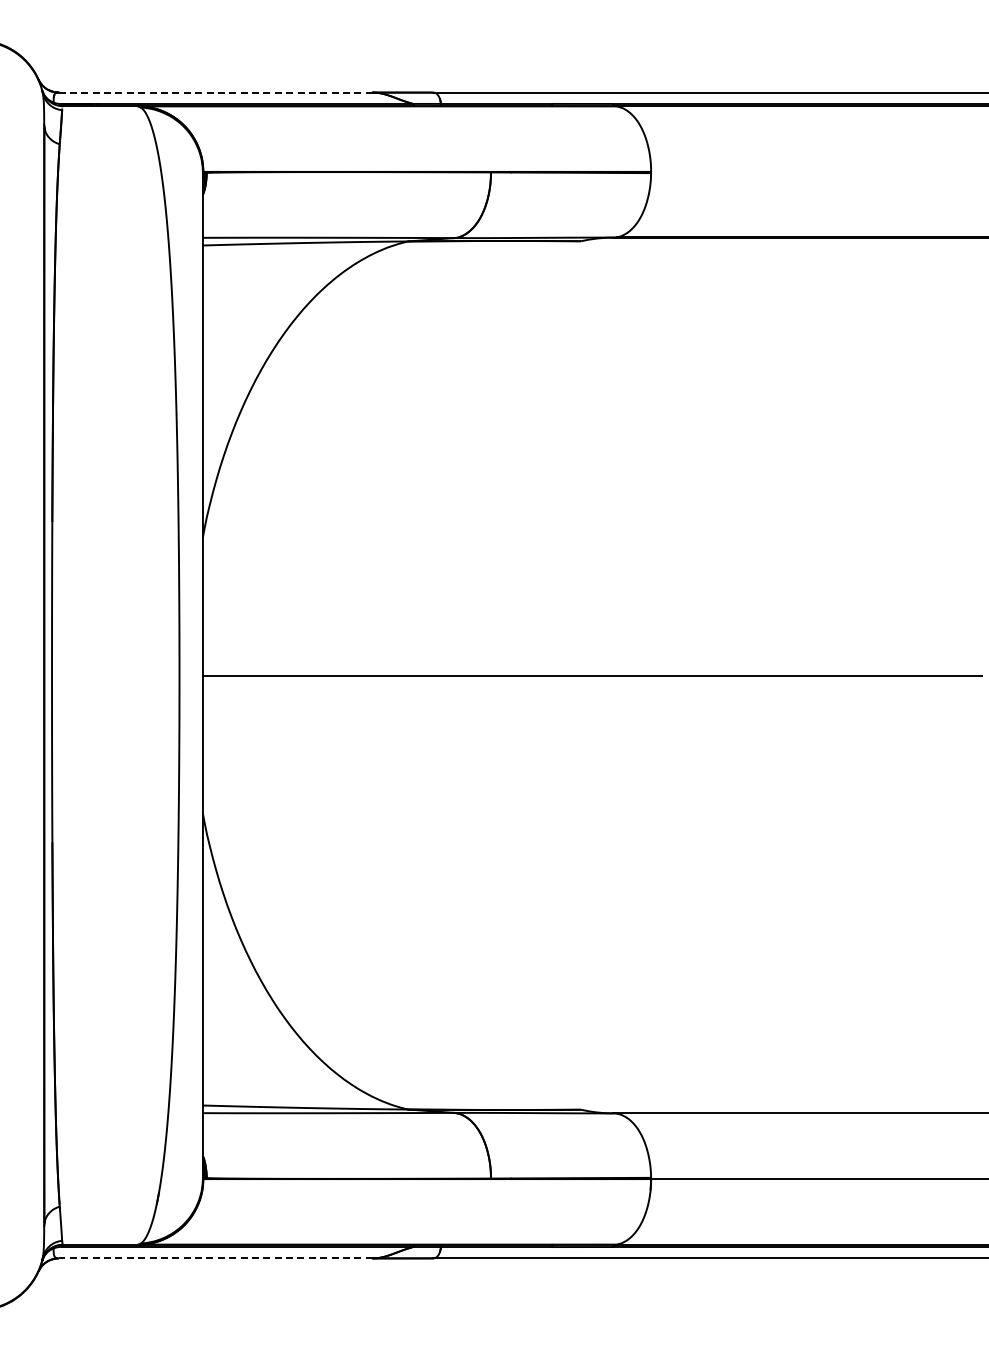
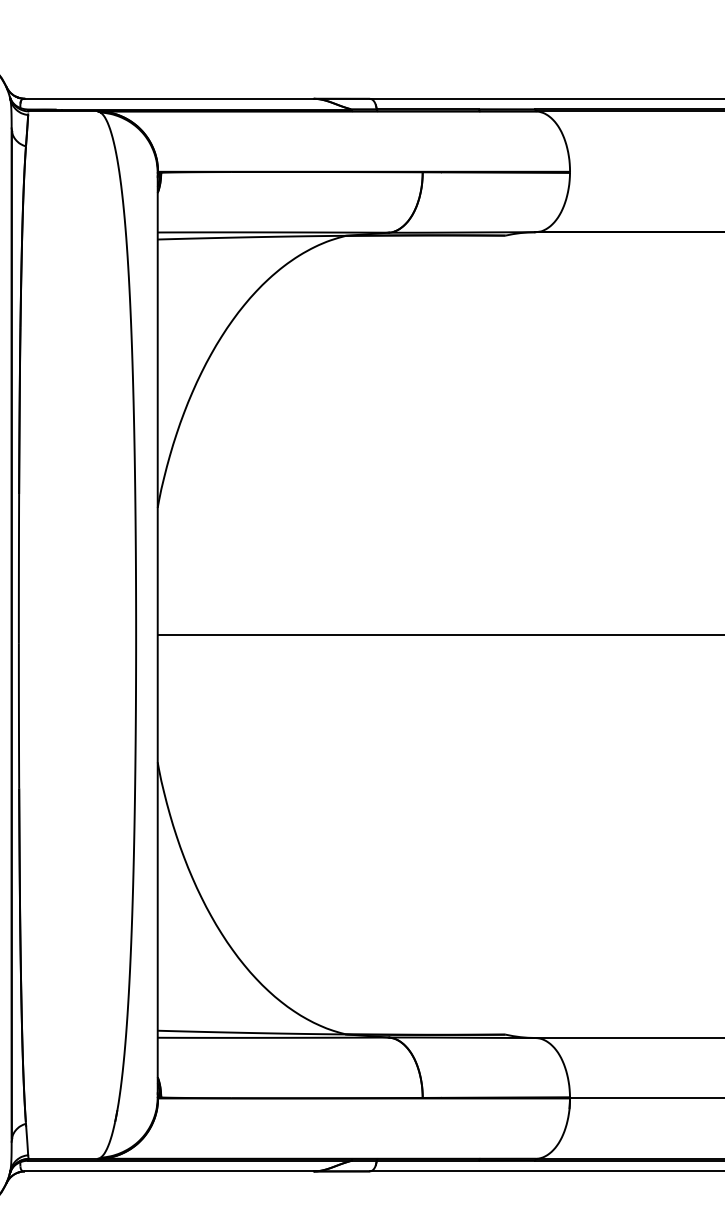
line: (216, 92) -> (170, 98), dashed -> solid
line: (215, 1258) -> (169, 1171), dashed -> solid

